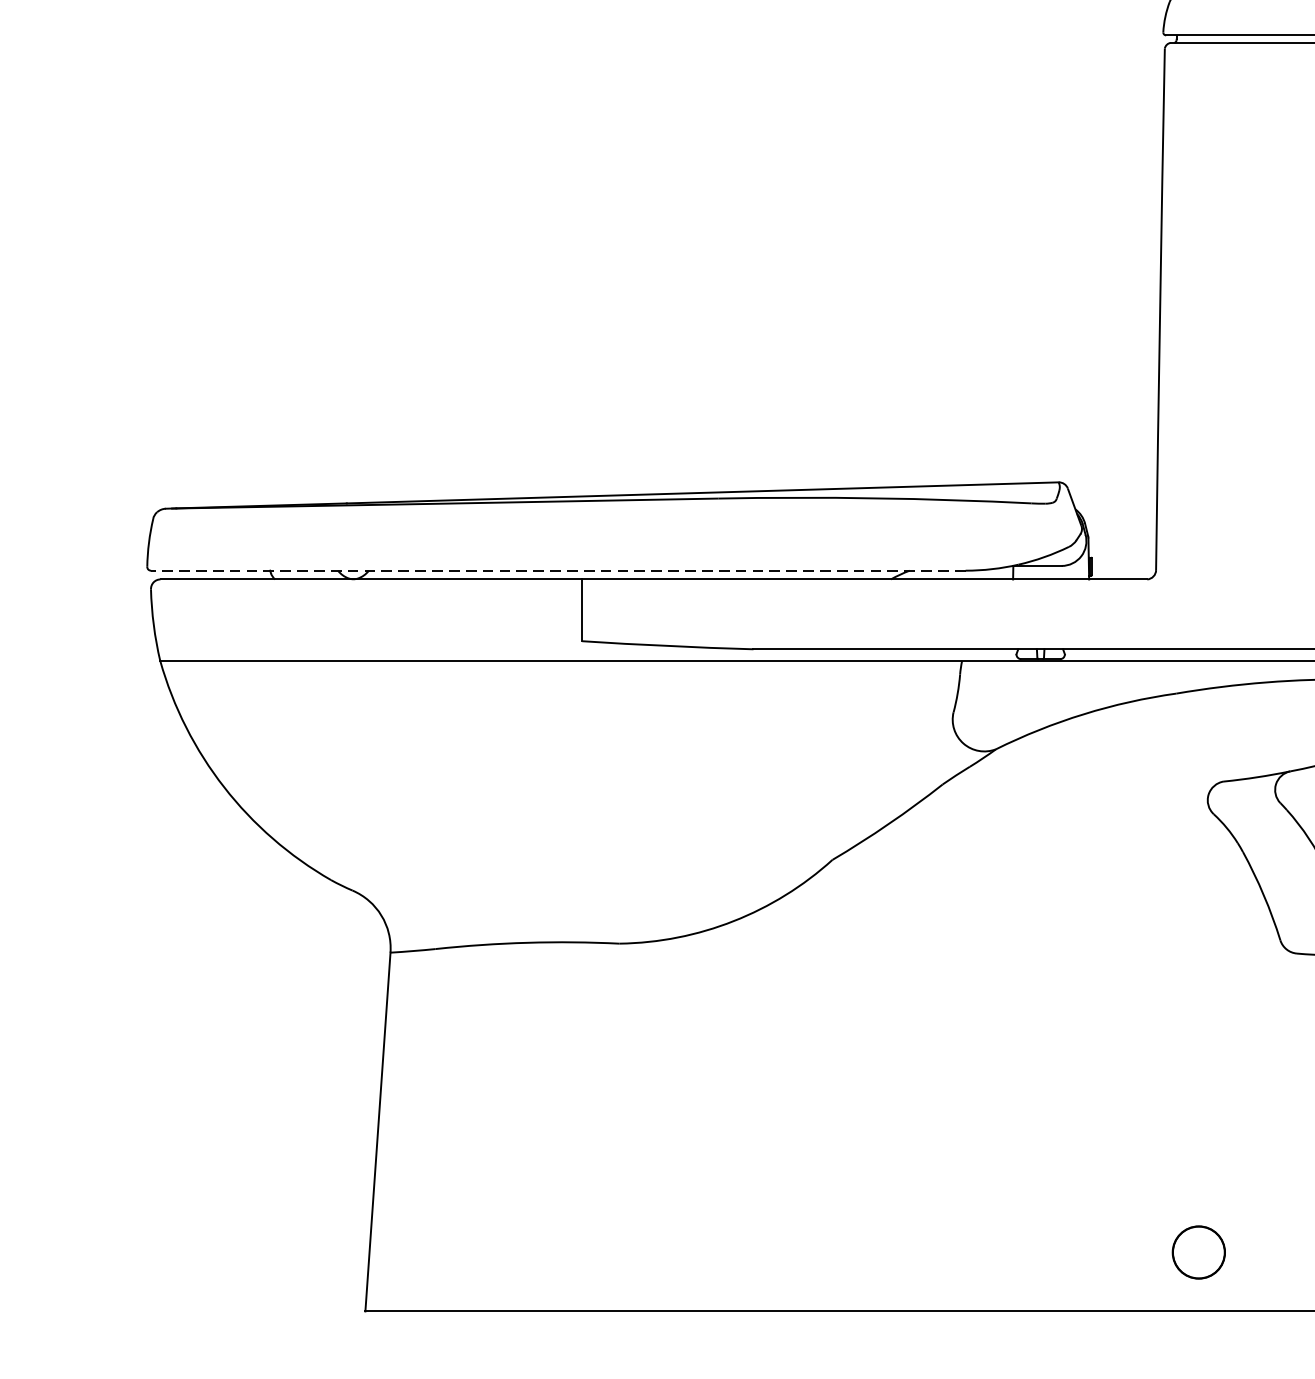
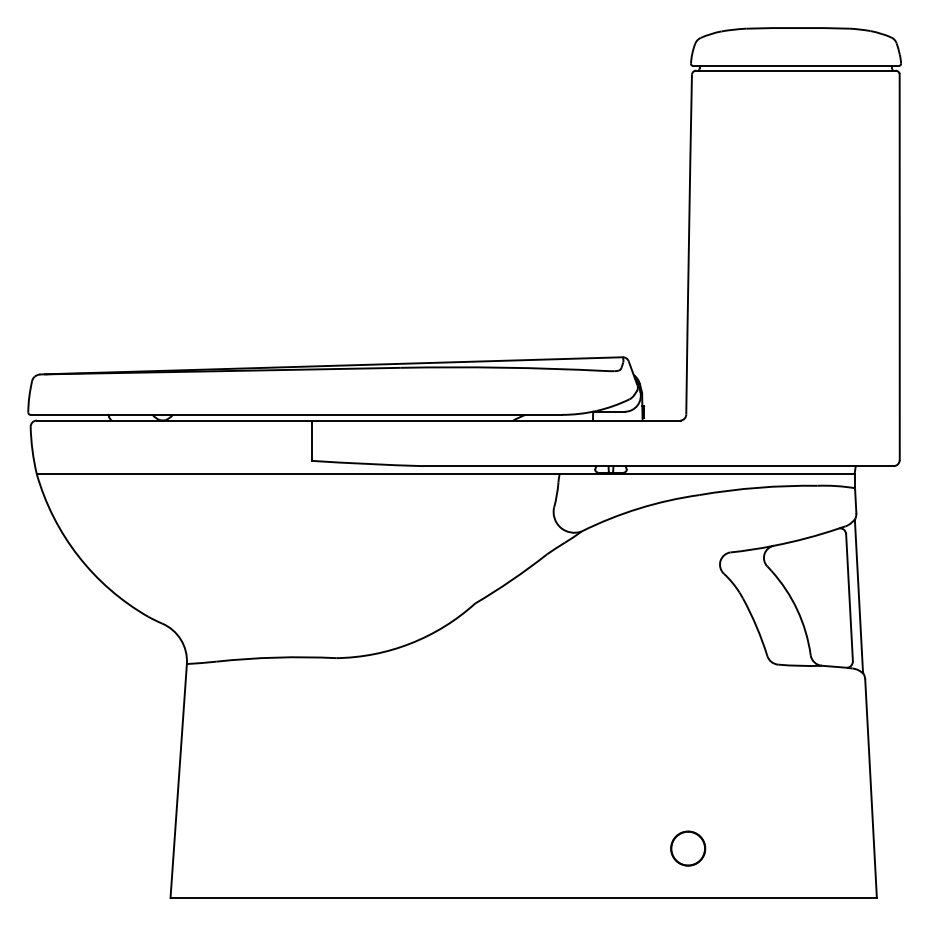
line: (558, 570) -> (296, 414), dashed -> solid
circle: (1199, 1252) -> (688, 848), moved

